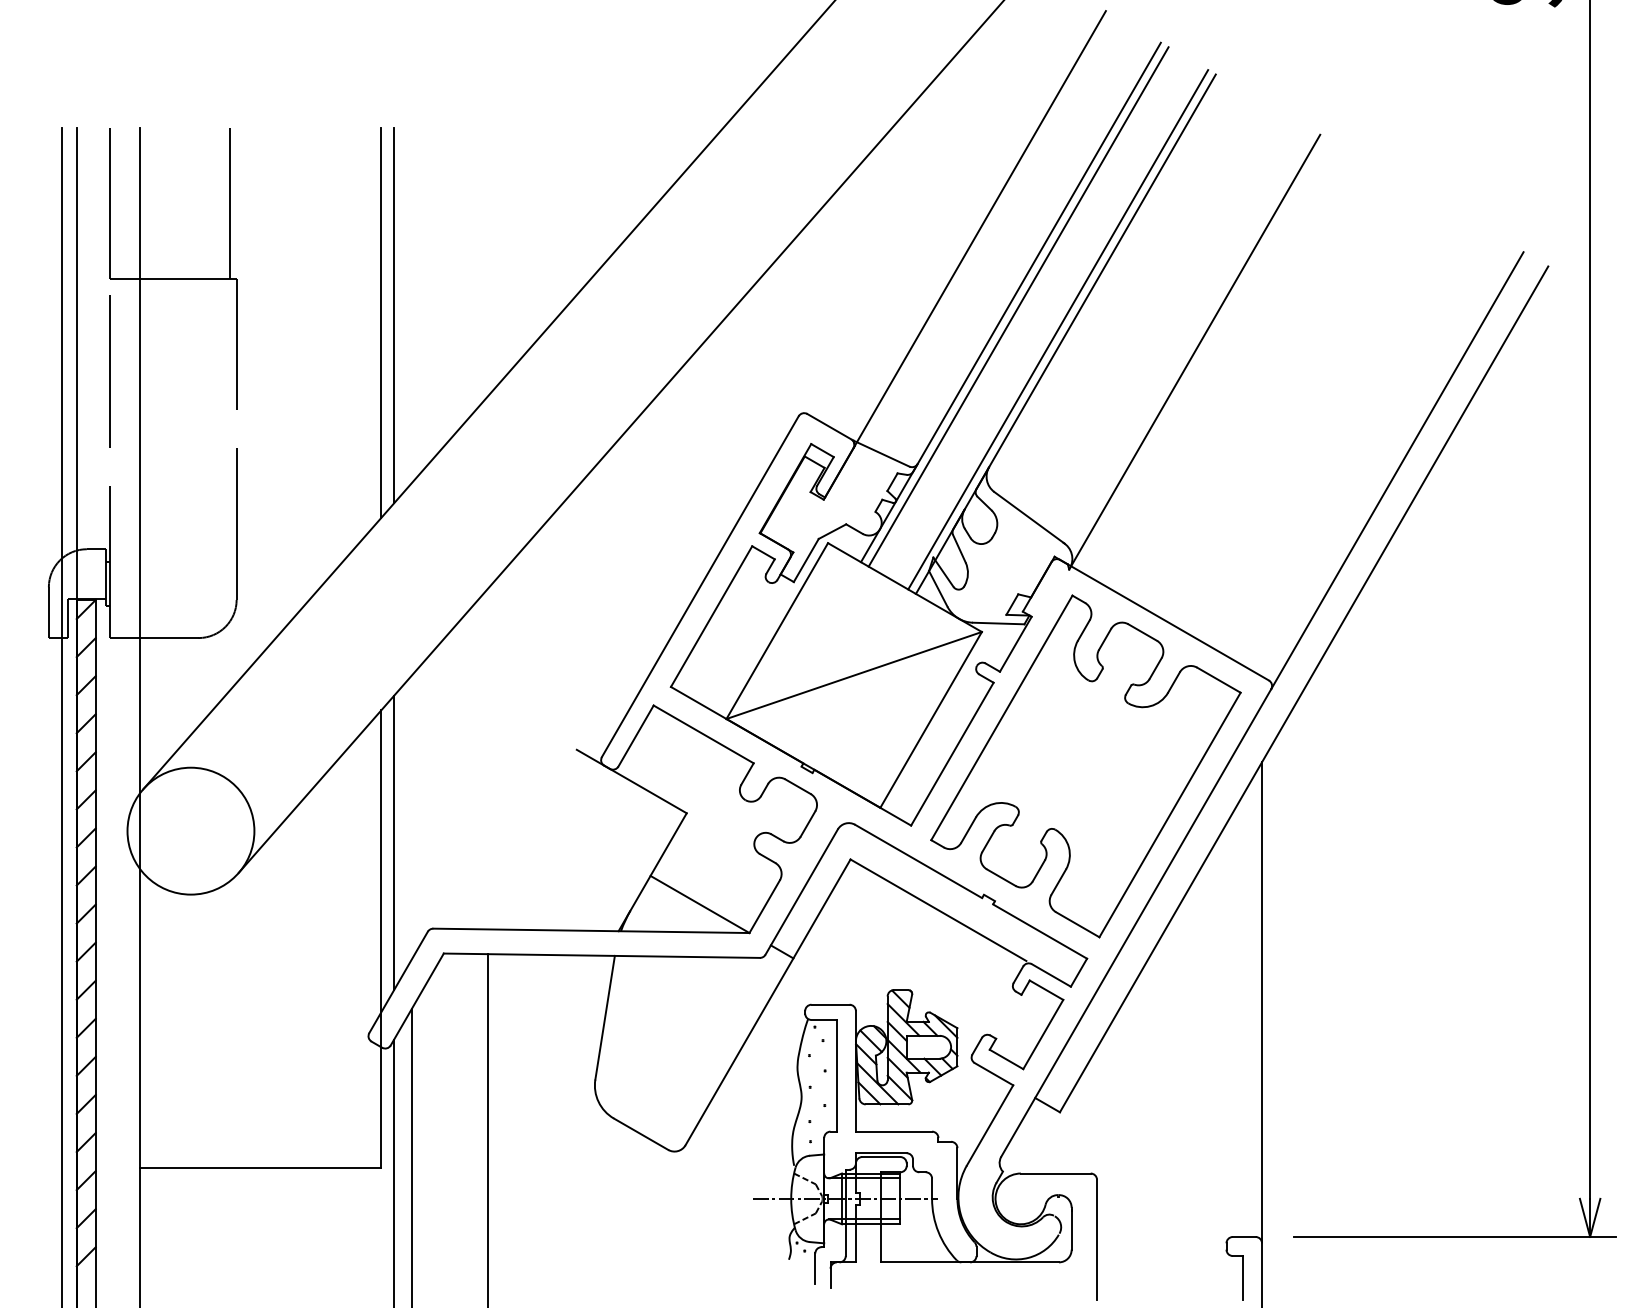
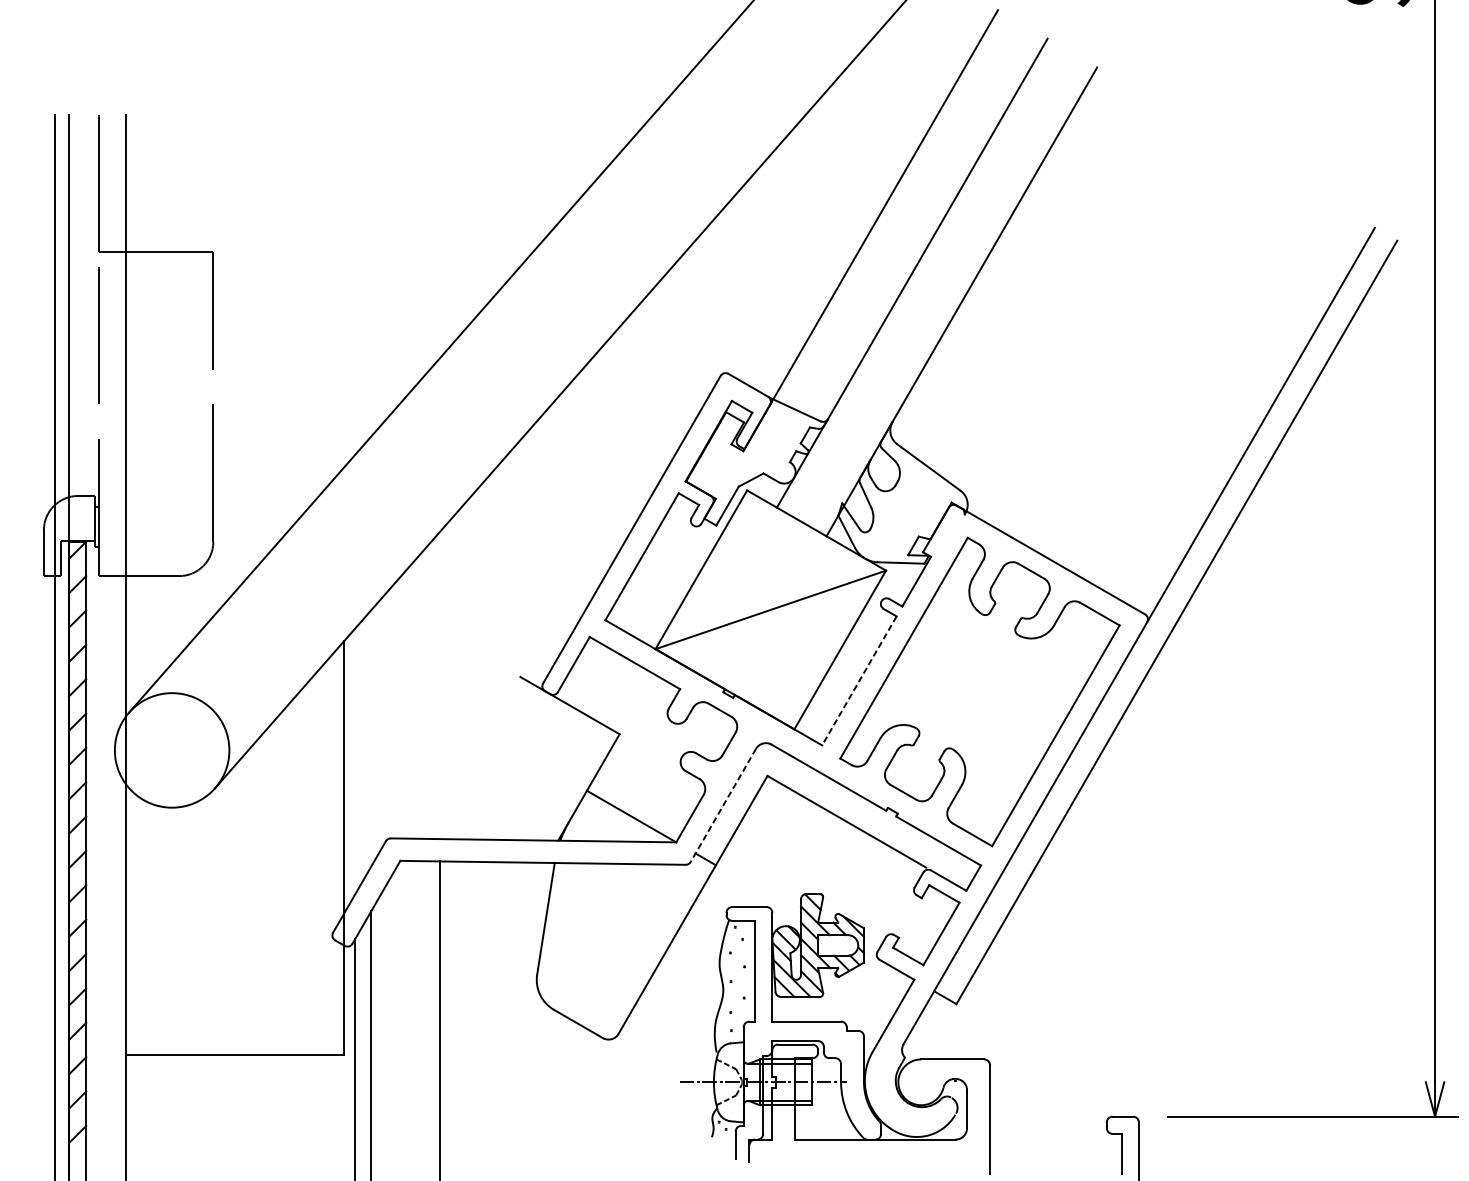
line: (230, 202) -> (207, 182), removed
line: (1018, 306) -> (919, 276), removed
line: (394, 315) -> (355, 284), removed
line: (381, 322) -> (344, 291), removed
line: (1058, 329) -> (955, 297), removed
line: (1195, 350) -> (1078, 316), removed
line: (952, 754) -> (859, 681), solid -> dashed
line: (394, 842) -> (355, 760), removed
line: (801, 892) -> (723, 805), solid -> dashed
line: (1262, 1001) -> (1139, 904), removed

